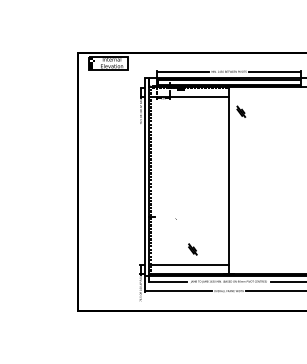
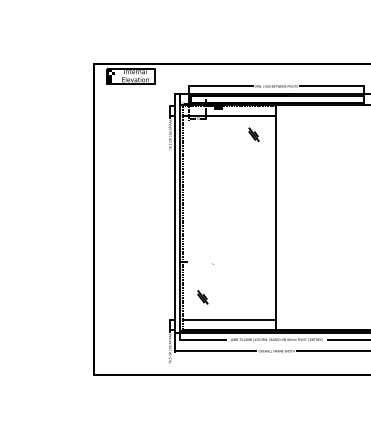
part: (241, 111) -> (254, 134), moved
part: (192, 249) -> (202, 297), moved

